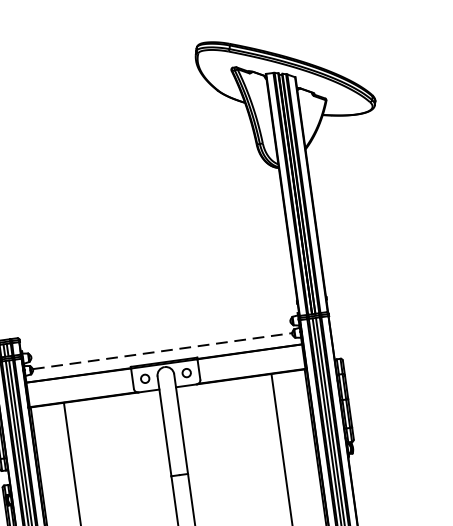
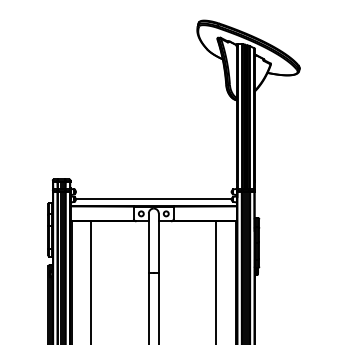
line: (161, 350) -> (153, 198), dashed -> solid

